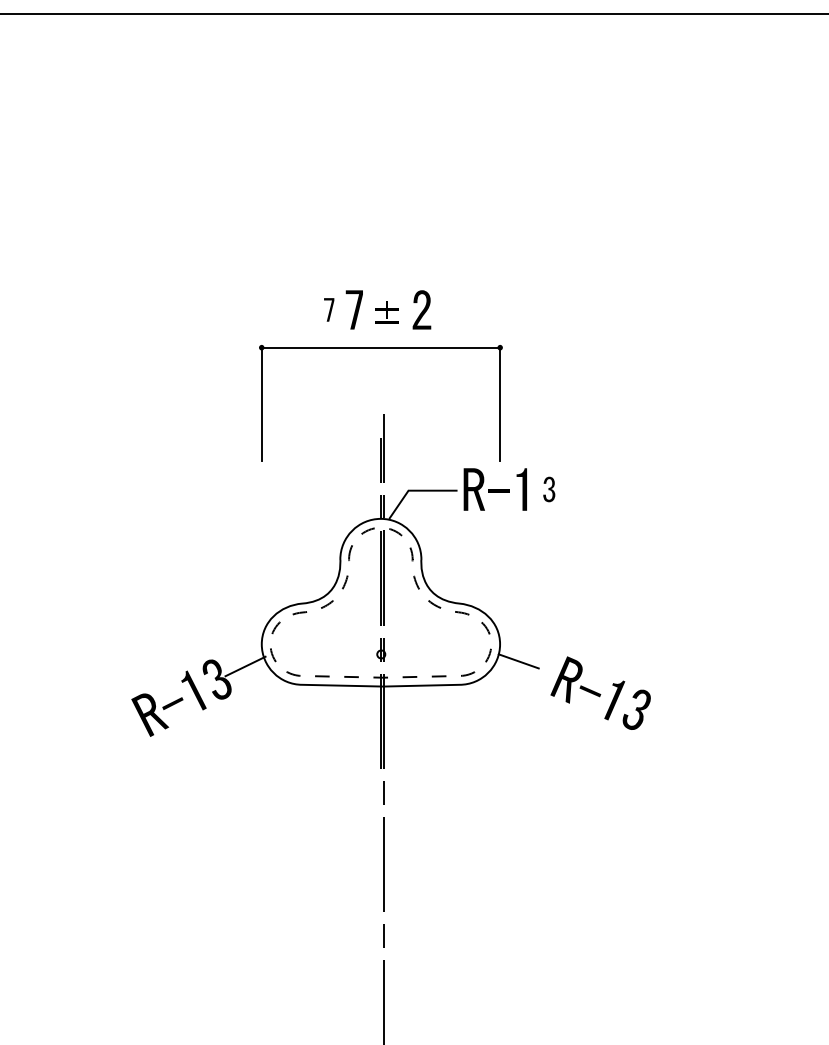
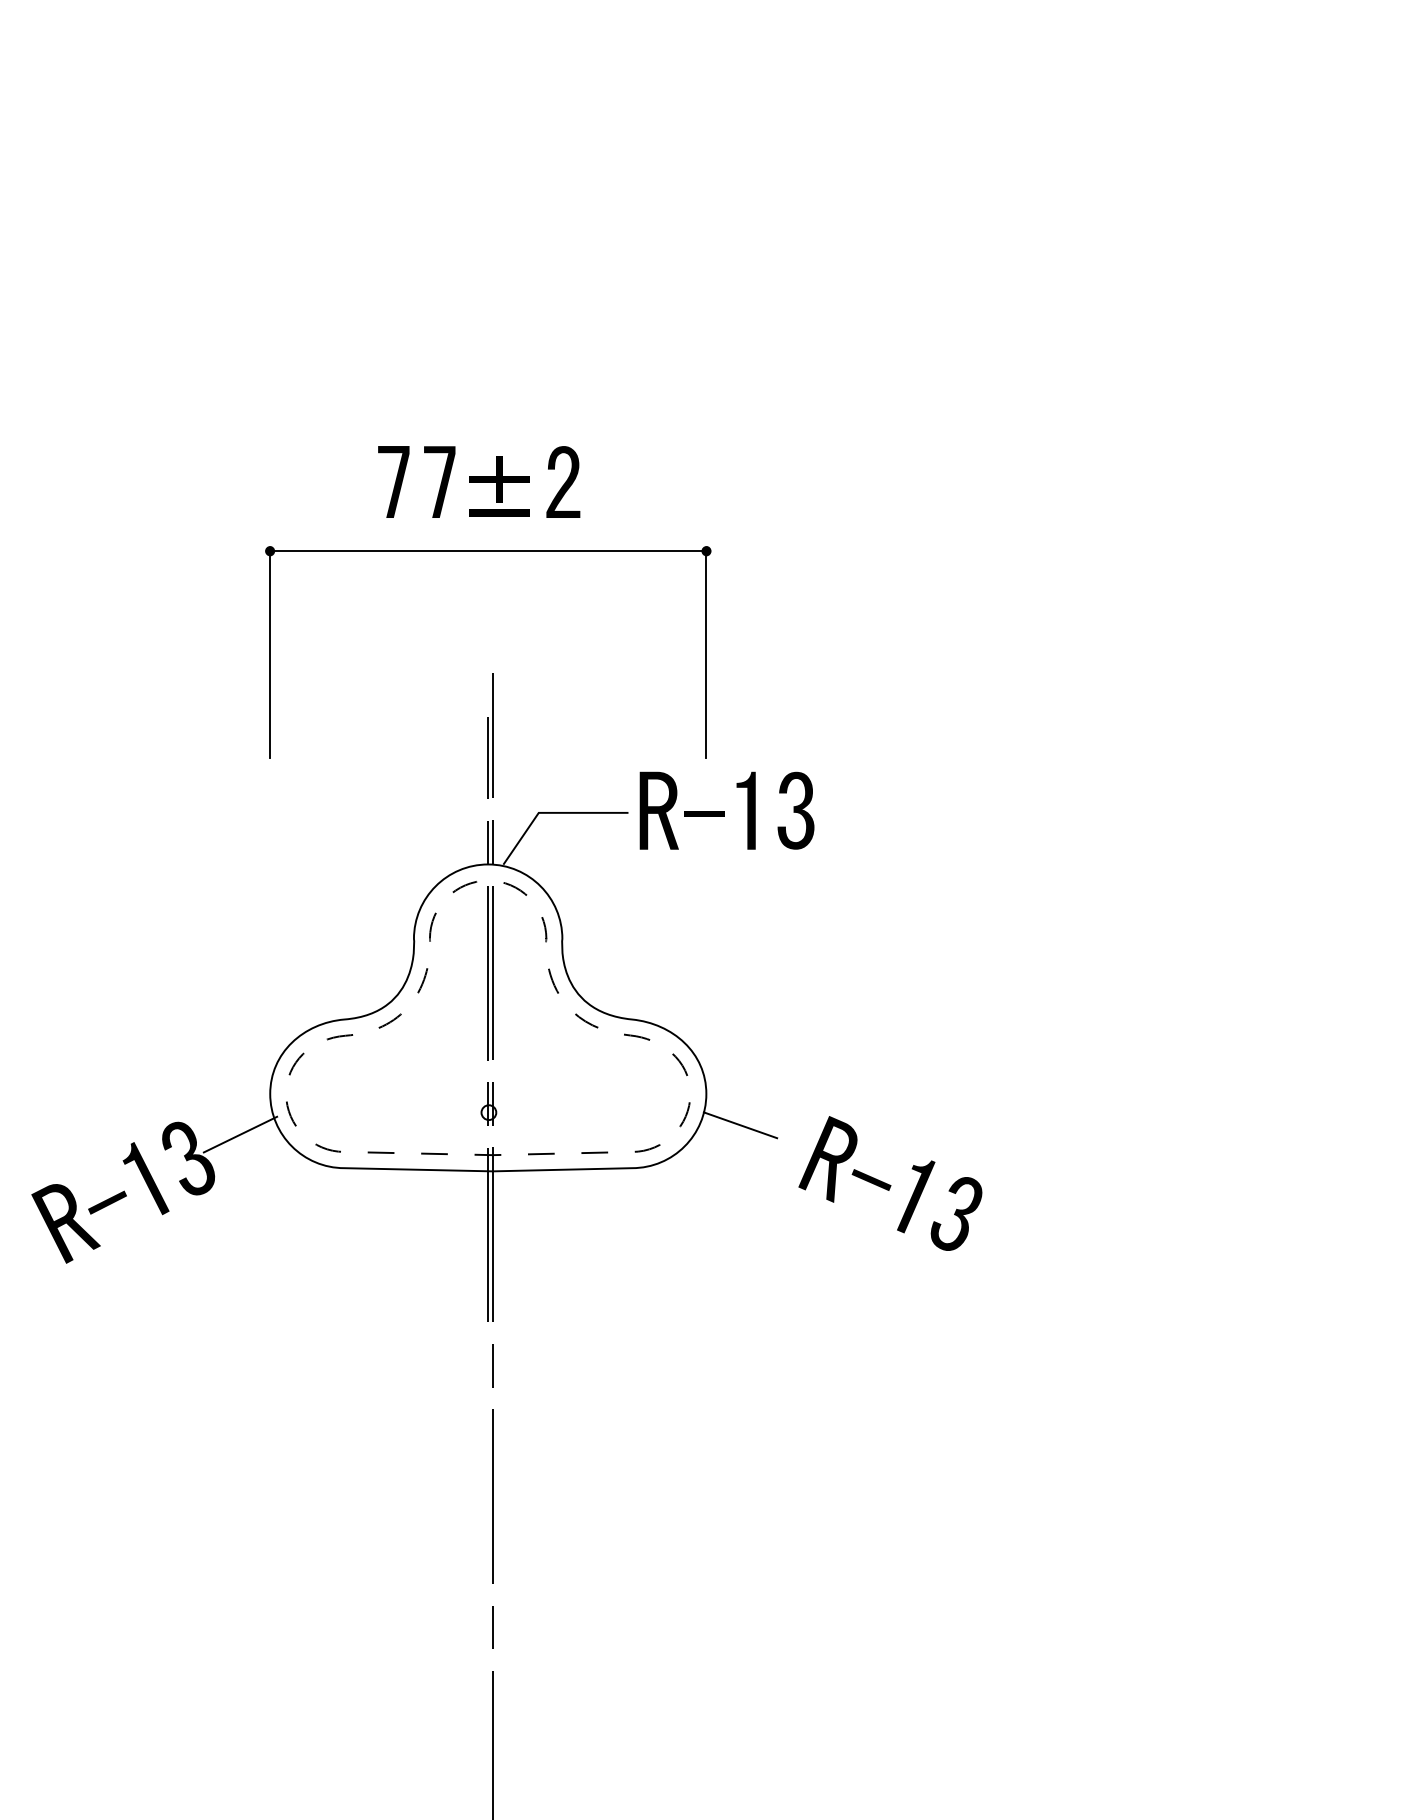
part: (328, 309) -> (392, 481), size x1.67
part: (386, 312) -> (498, 486), size x1.43
part: (549, 489) -> (796, 810), size x1.67

